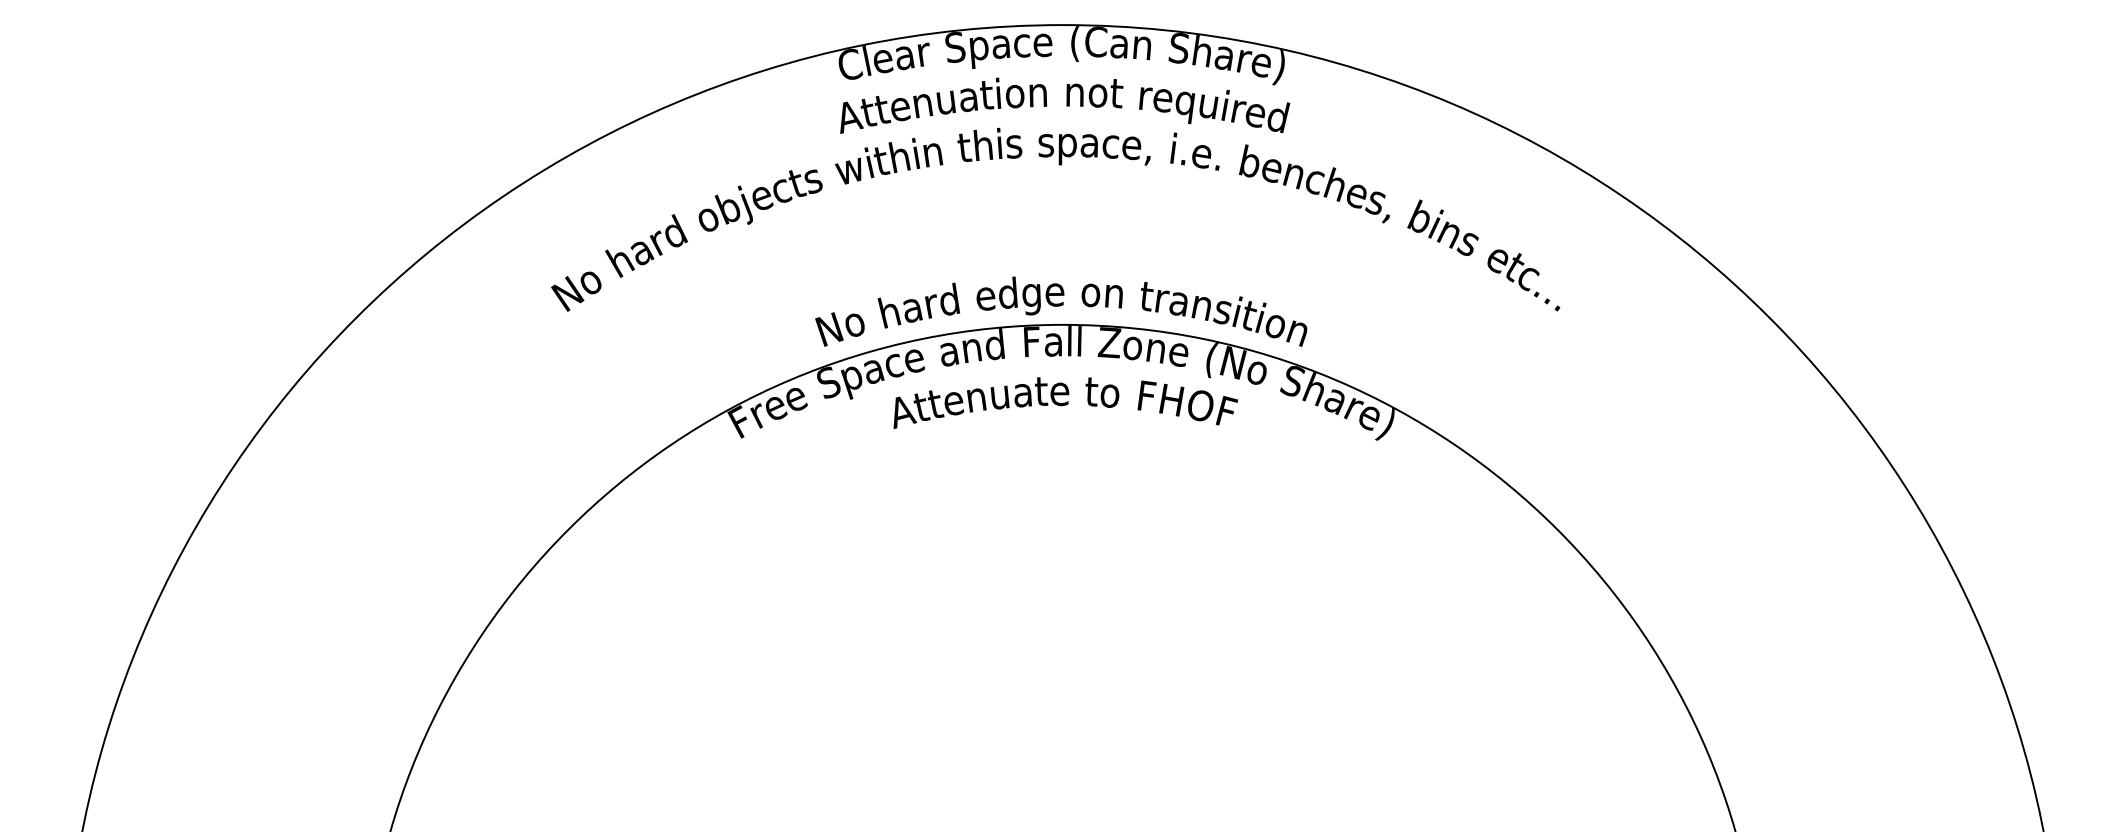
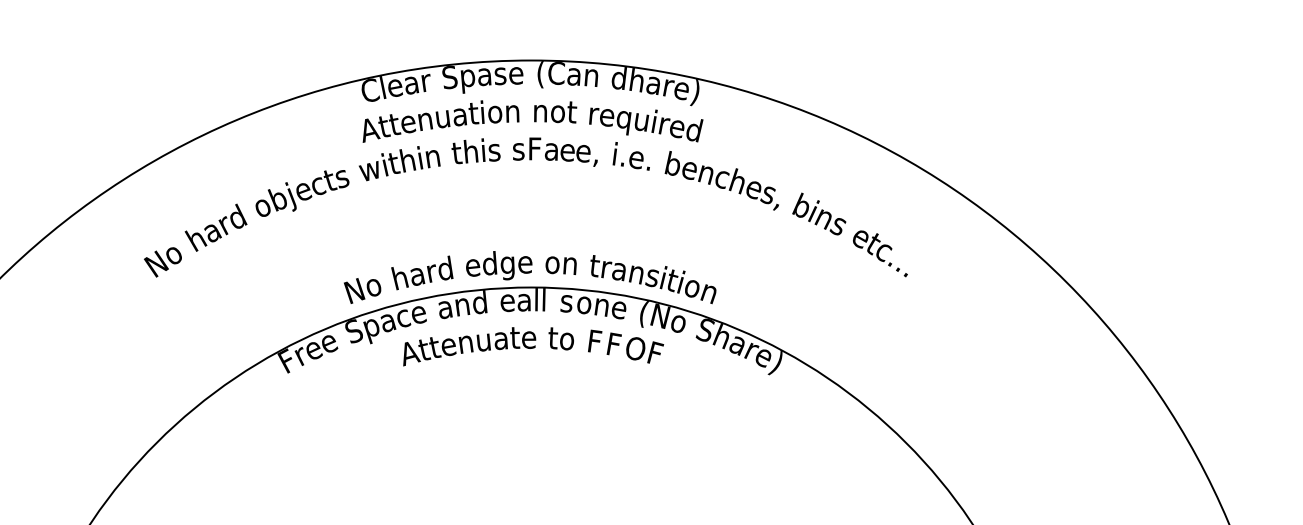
text: (1022, 45) -> (500, 75), c -> s
text: (1178, 48) -> (618, 78), S -> d
text: (1067, 145) -> (534, 151), p -> F
text: (1110, 146) -> (567, 152), c -> e
text: (1031, 341) -> (507, 300), F -> e
text: (1109, 342) -> (566, 300), Z -> s
text: (1171, 399) -> (613, 344), H -> F

